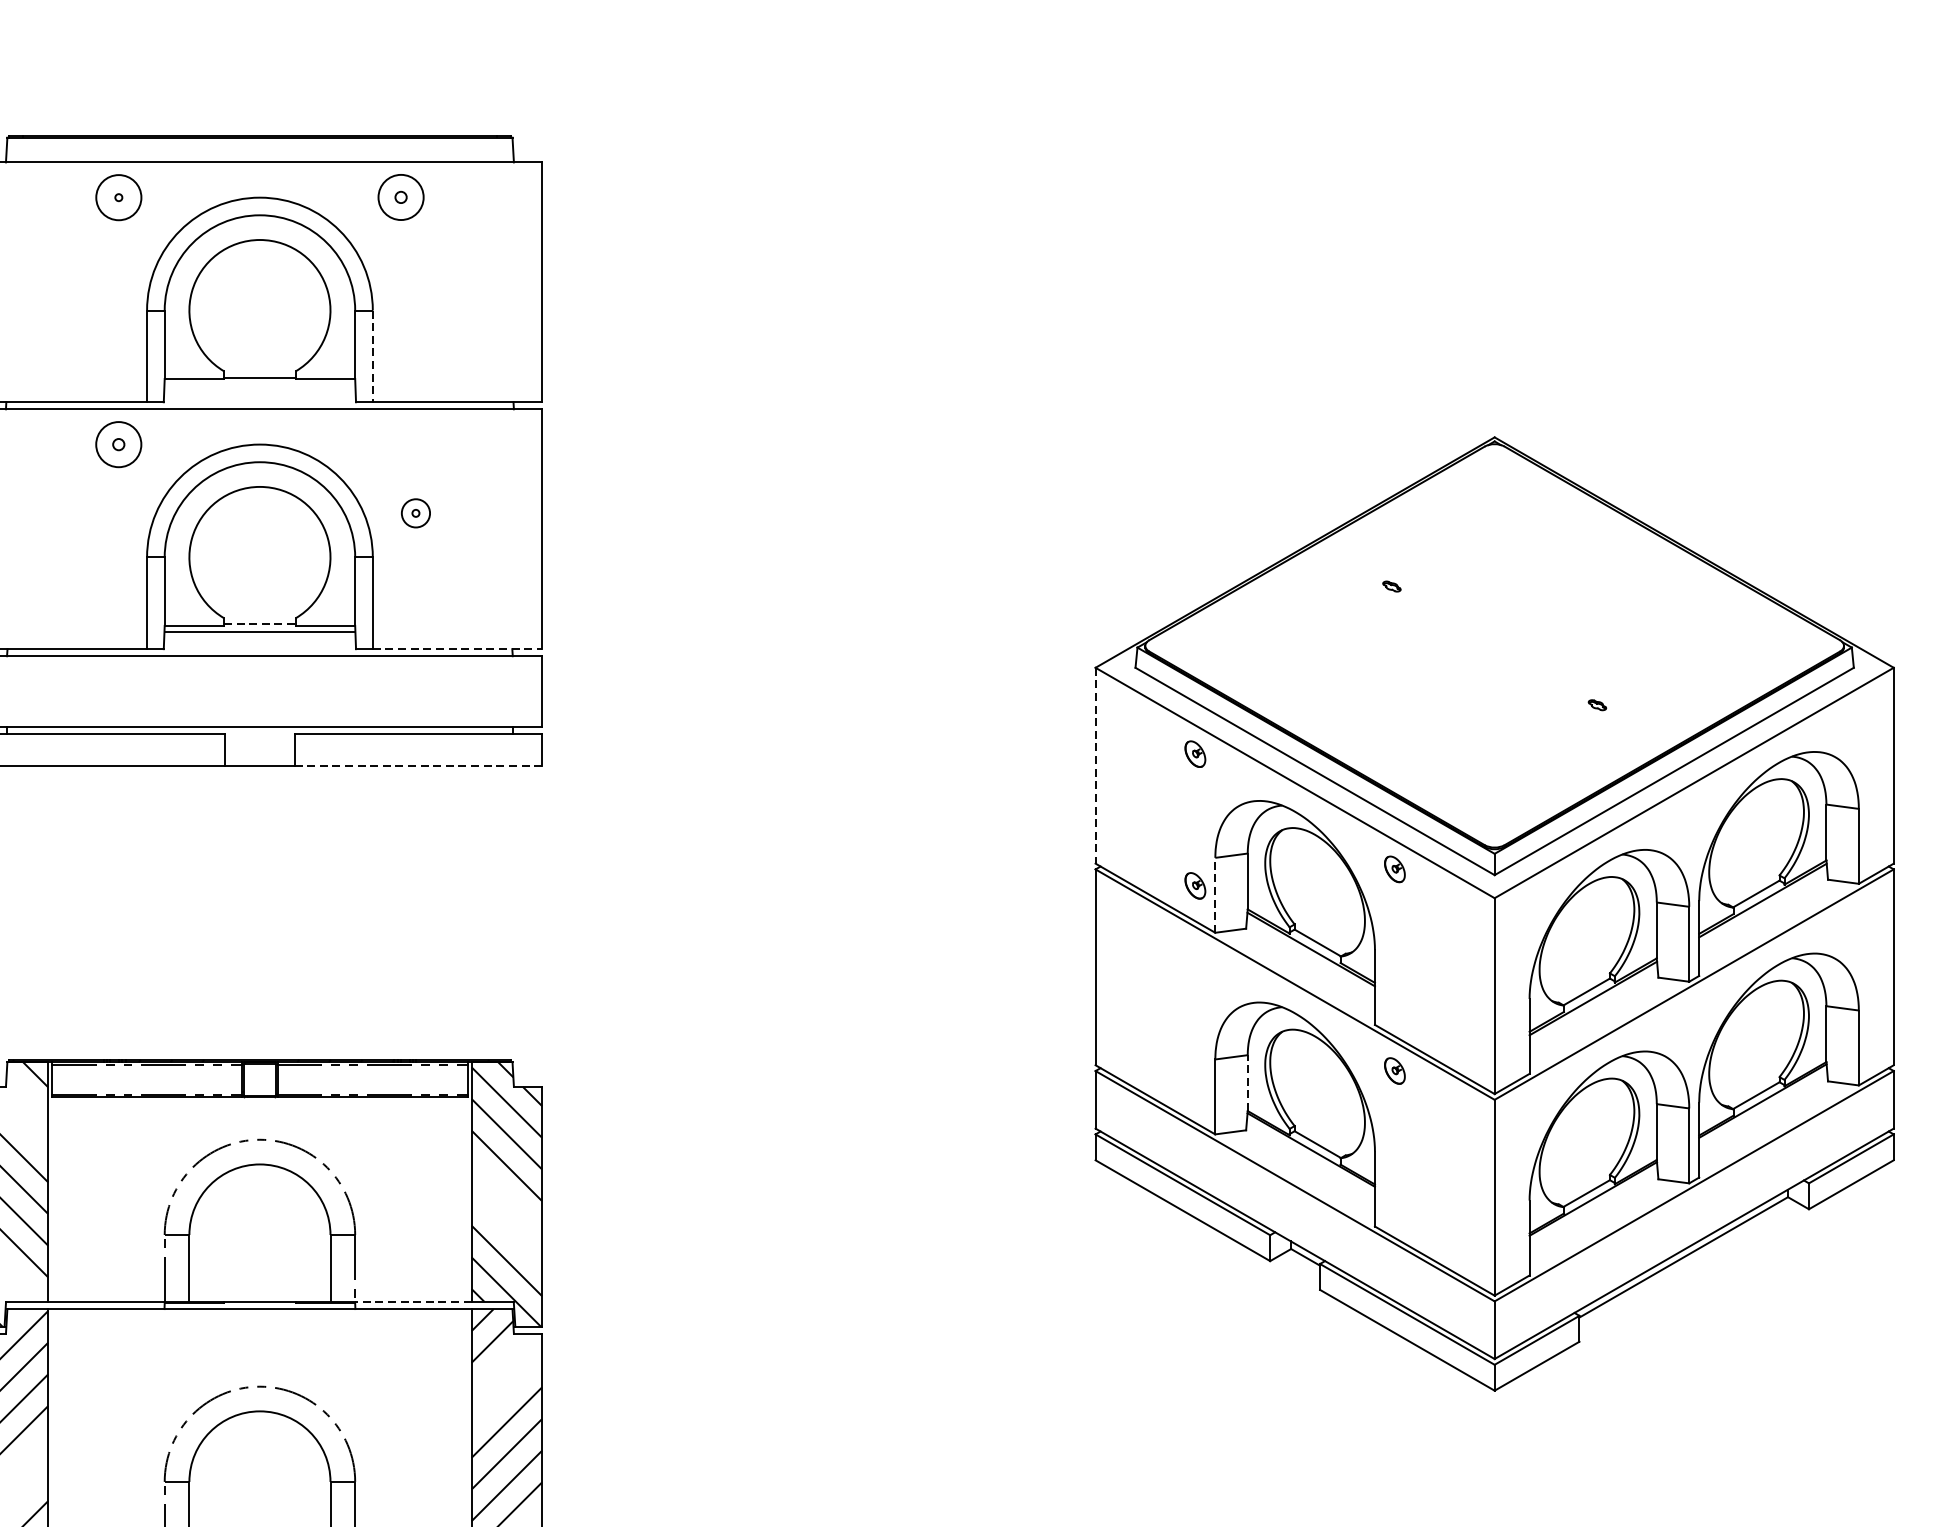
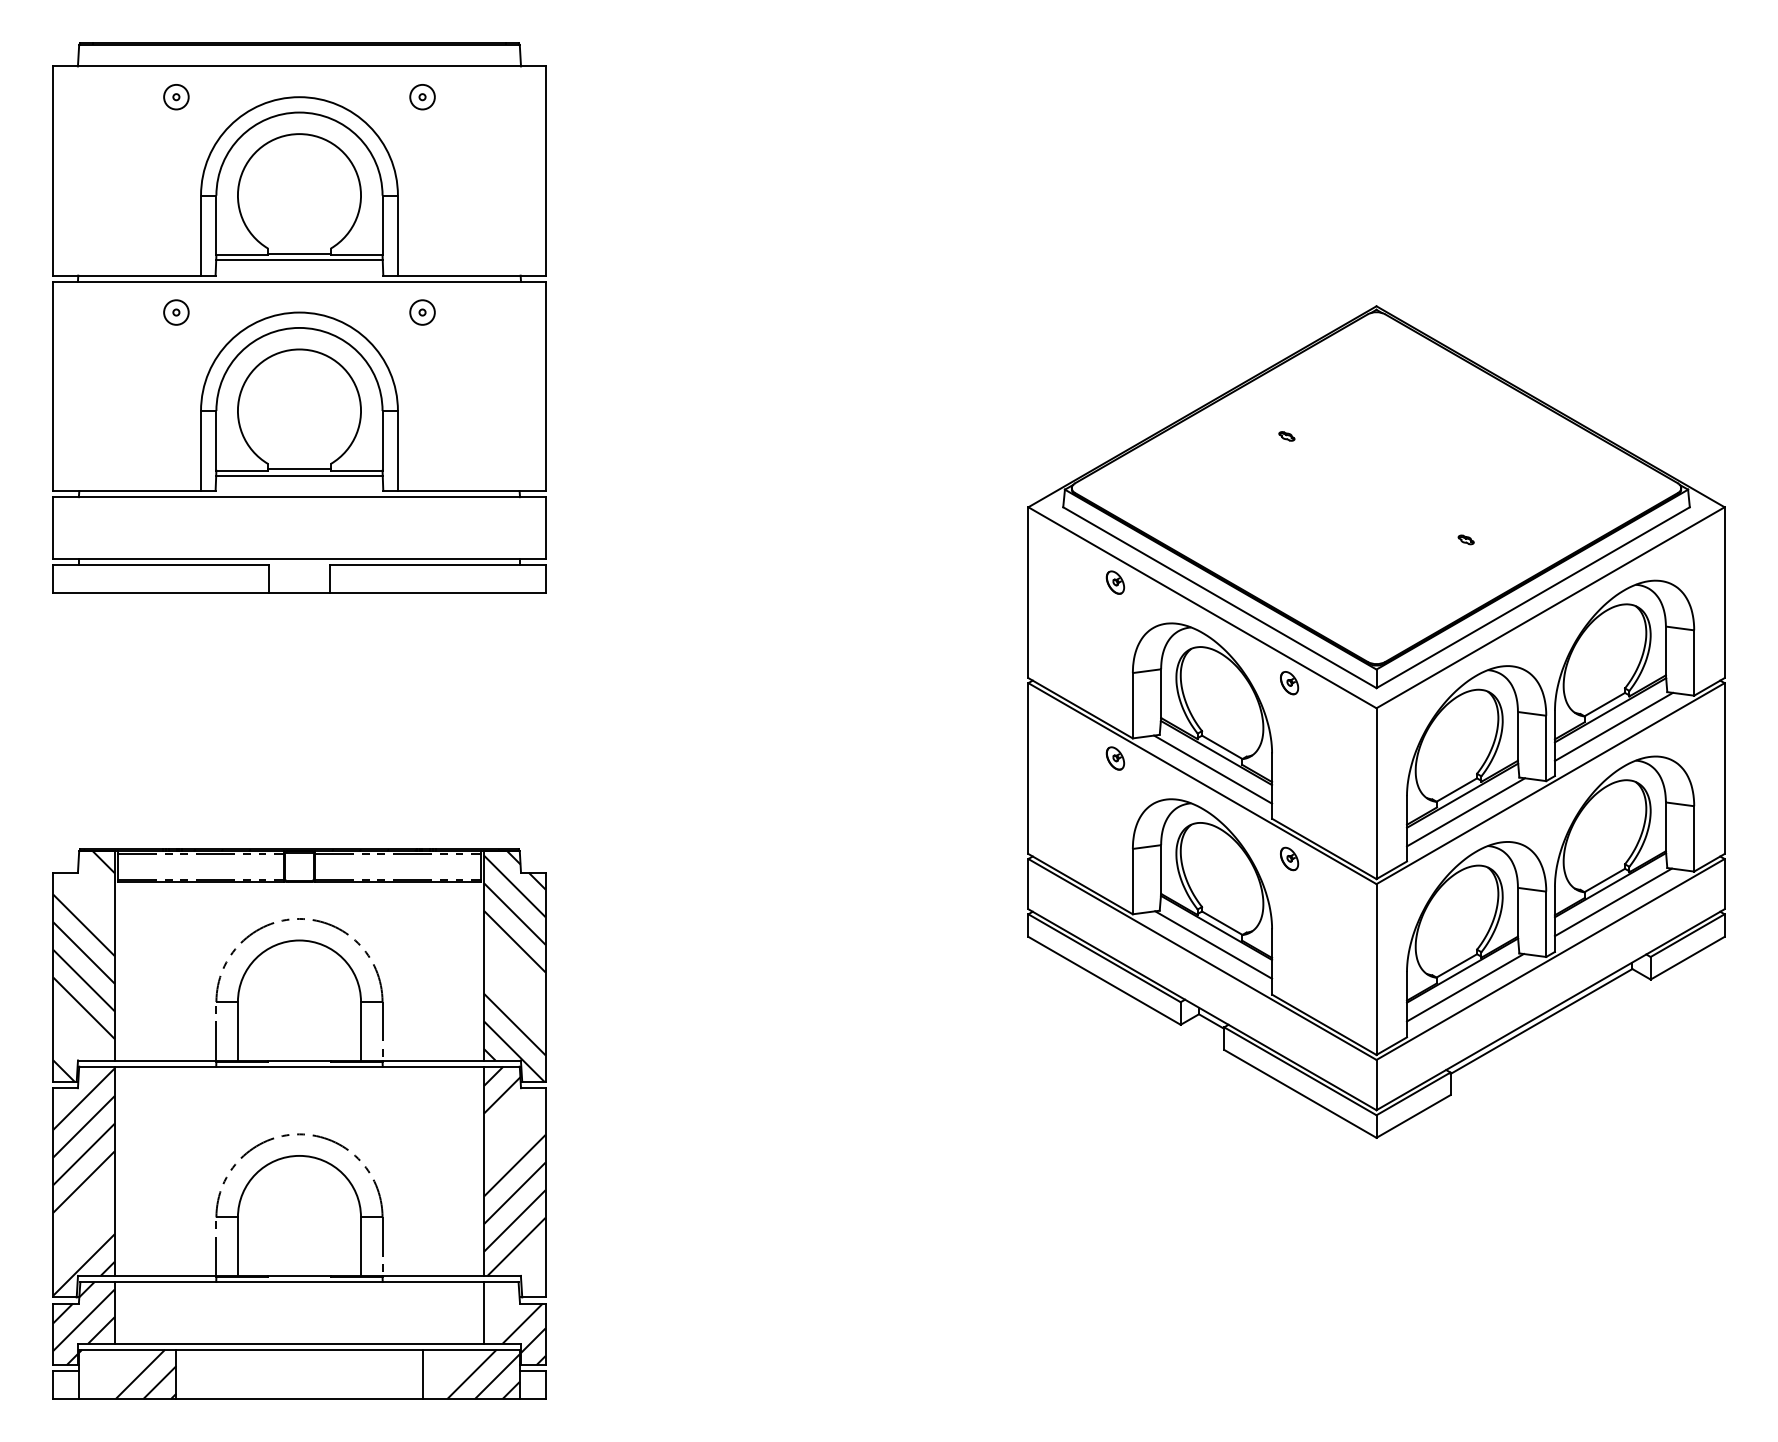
circle: (118, 196) -> (176, 96), size x0.62
part: (400, 198) -> (422, 97), size x0.62
line: (372, 356) -> (397, 235), dashed -> solid
line: (259, 384) -> (299, 260), added
part: (118, 444) -> (176, 312), size x0.62
part: (415, 513) -> (422, 312), moved
line: (259, 624) -> (299, 469), dashed -> solid
line: (457, 649) -> (471, 491), dashed -> solid
line: (418, 765) -> (437, 592), dashed -> solid
line: (1095, 766) -> (1028, 593), dashed -> solid
part: (1195, 885) -> (1115, 758), moved
line: (1214, 895) -> (1132, 705), dashed -> solid
line: (1766, 919) -> (1613, 726), added
line: (1307, 968) -> (1213, 769), added
line: (1596, 1017) -> (1465, 812), added
line: (1248, 1083) -> (1161, 869), dashed -> solid
line: (1765, 1120) -> (1612, 902), added
line: (1307, 1169) -> (1213, 944), added
line: (1595, 1218) -> (1464, 987), added
line: (413, 1302) -> (433, 1060), dashed -> solid

